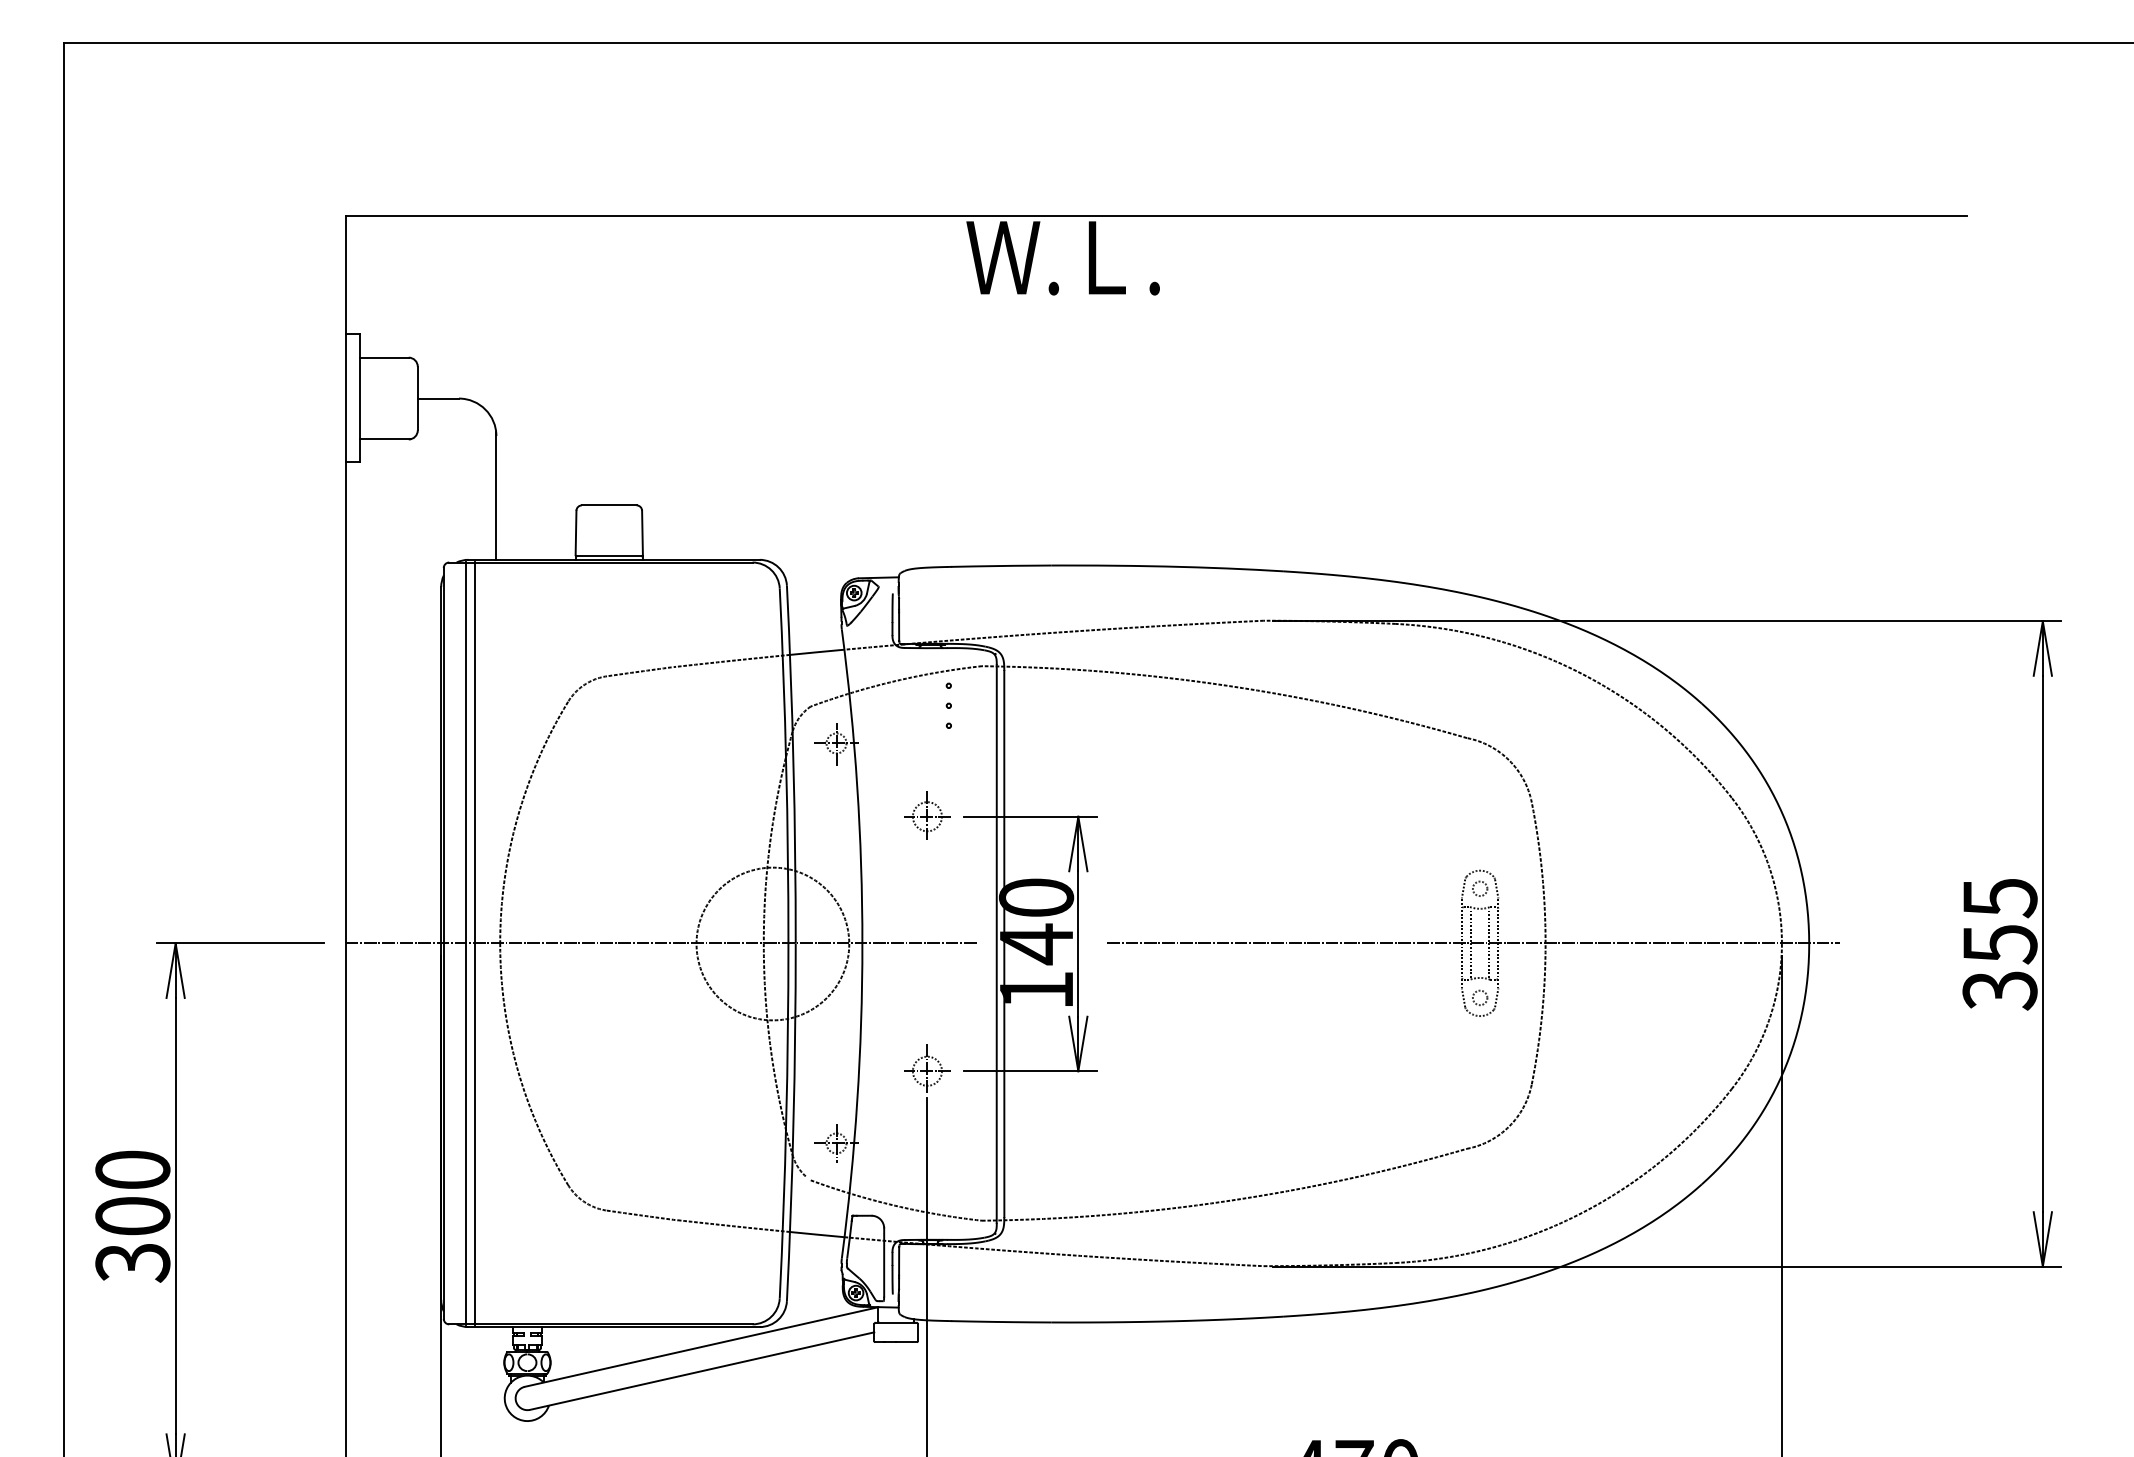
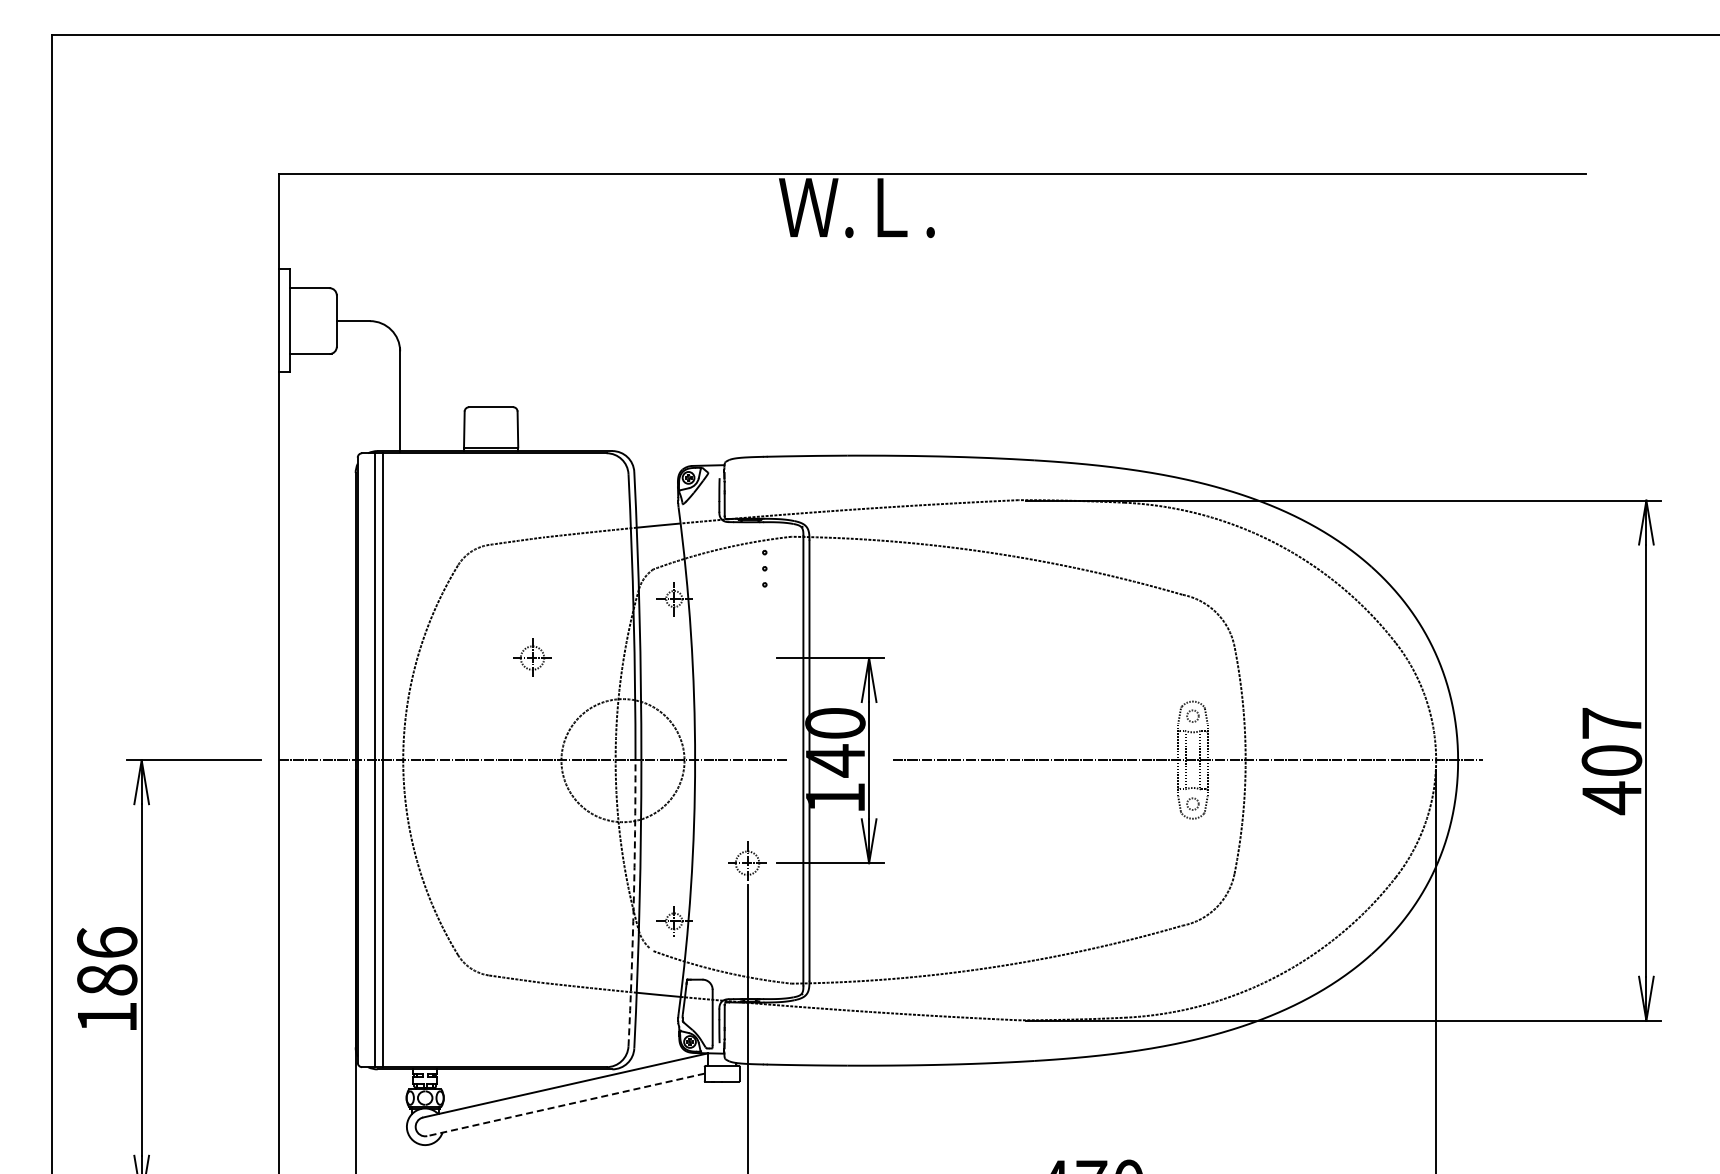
part: (927, 815) -> (532, 657), moved
text: (1999, 945) -> (1611, 761), 355 -> 407
arc: (785, 1121) -> (633, 903), solid -> dashed
text: (133, 1216) -> (107, 980), 300 -> 186
line: (701, 1370) -> (565, 1104), solid -> dashed

